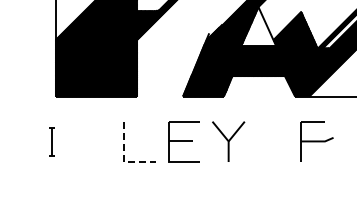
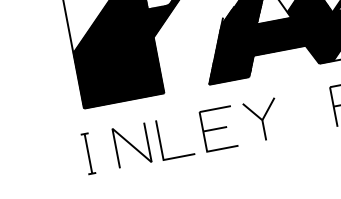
part: (51, 141) -> (88, 153), size x1.43
part: (95, 141) -> (131, 145), added
line: (124, 159) -> (163, 157), dashed -> solid

